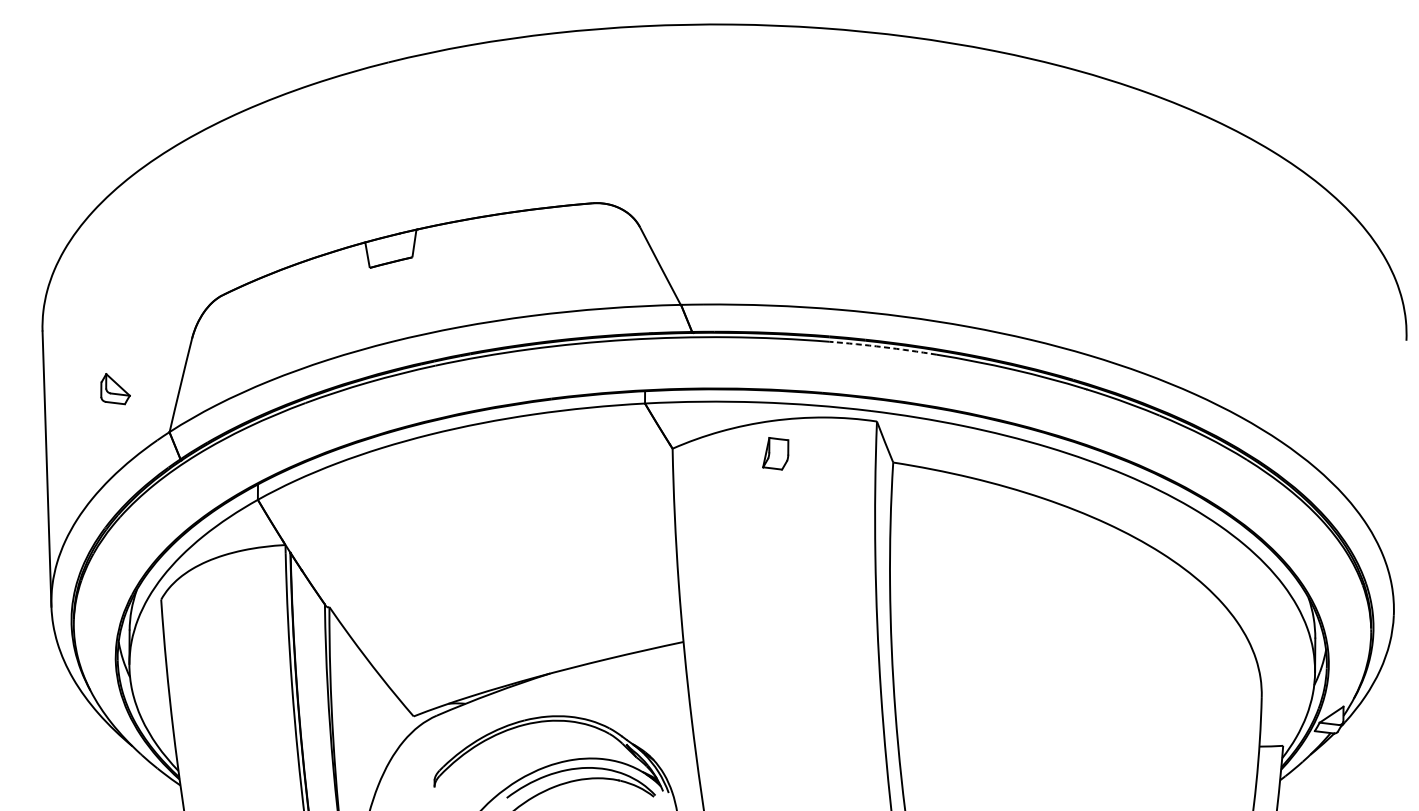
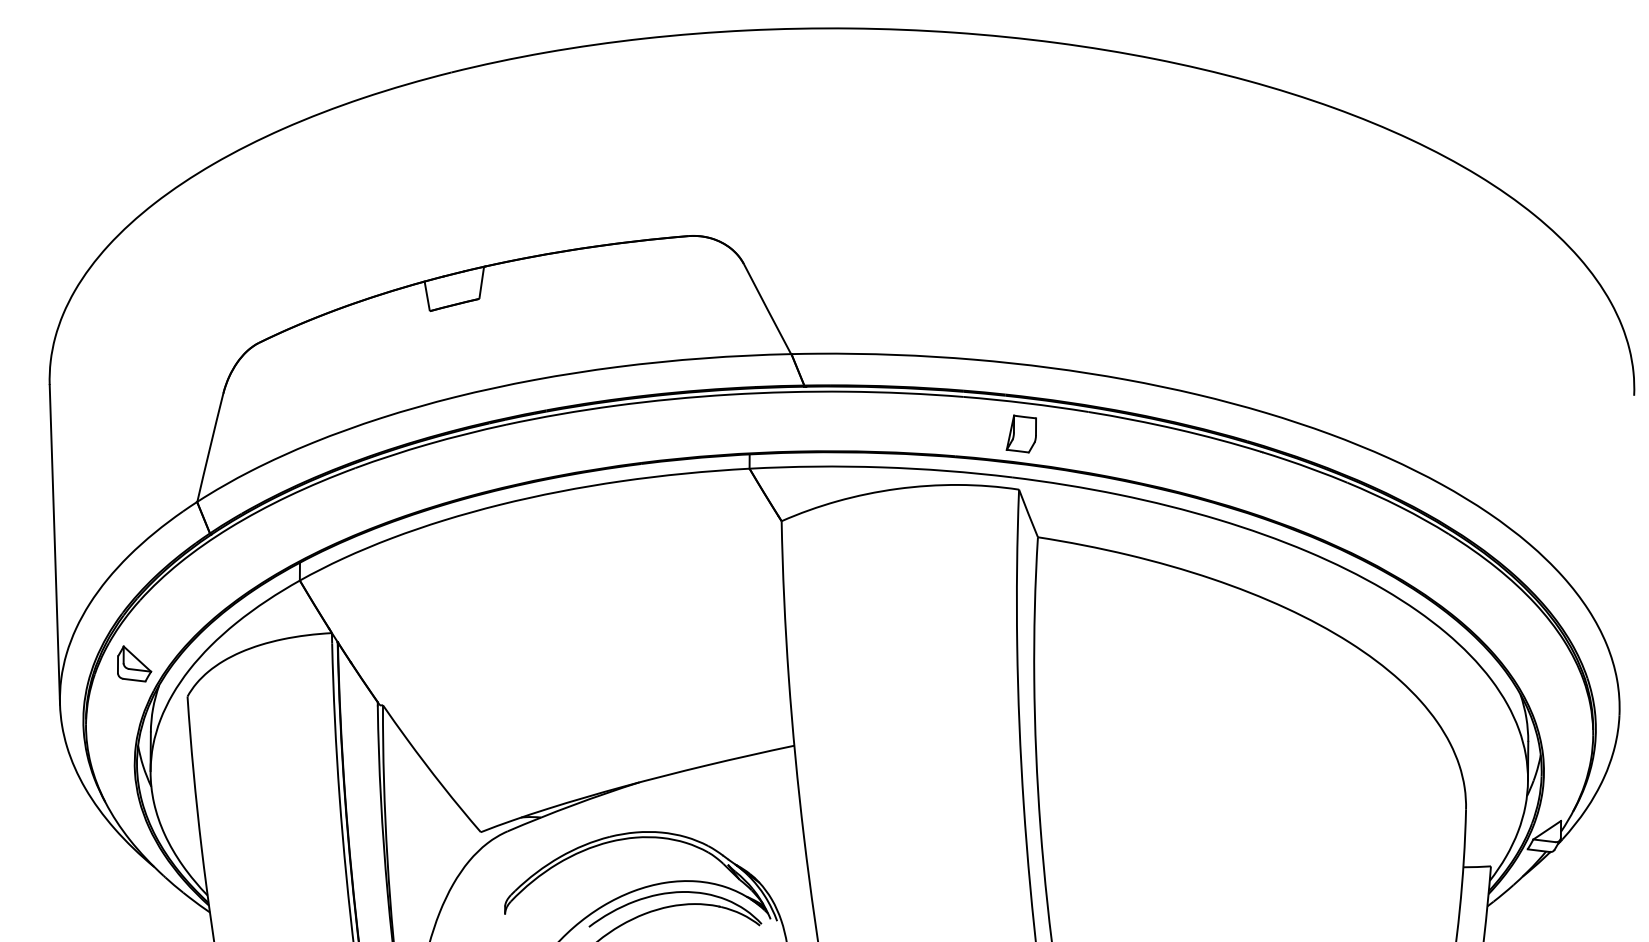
arc: (883, 347) -> (1026, 403), dashed -> solid
part: (115, 388) -> (134, 663), moved
part: (774, 453) -> (1020, 433), moved

